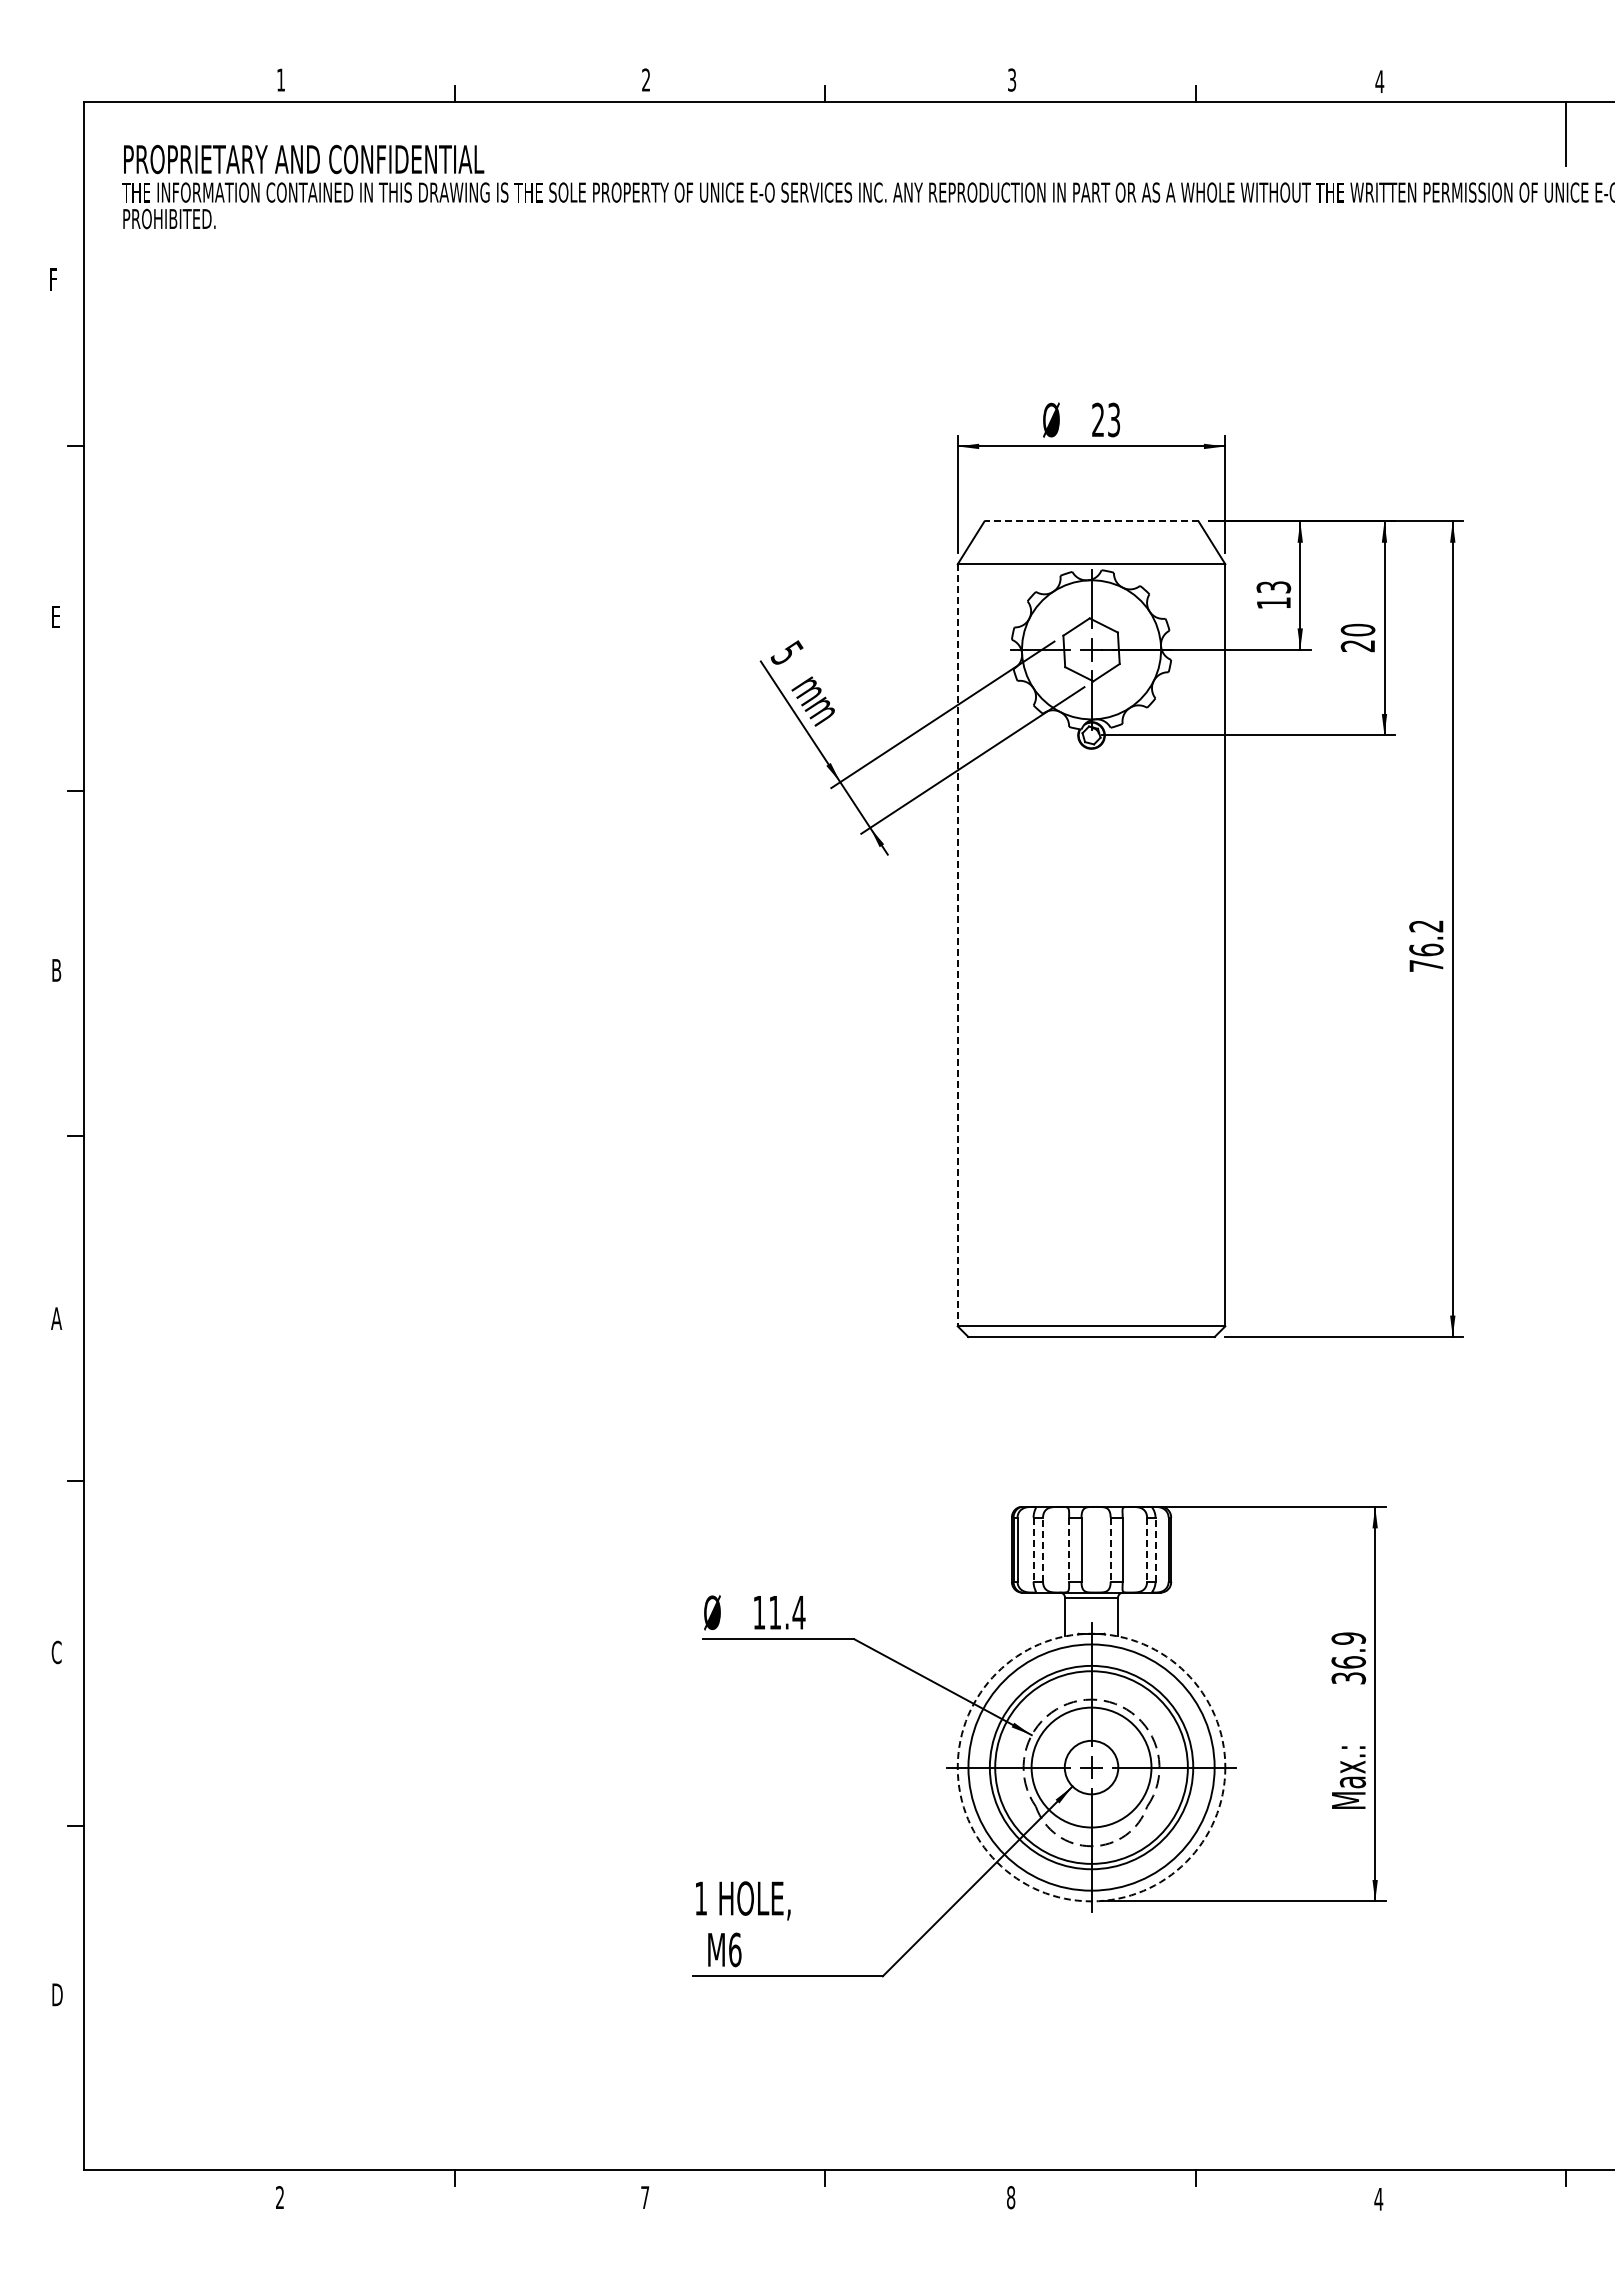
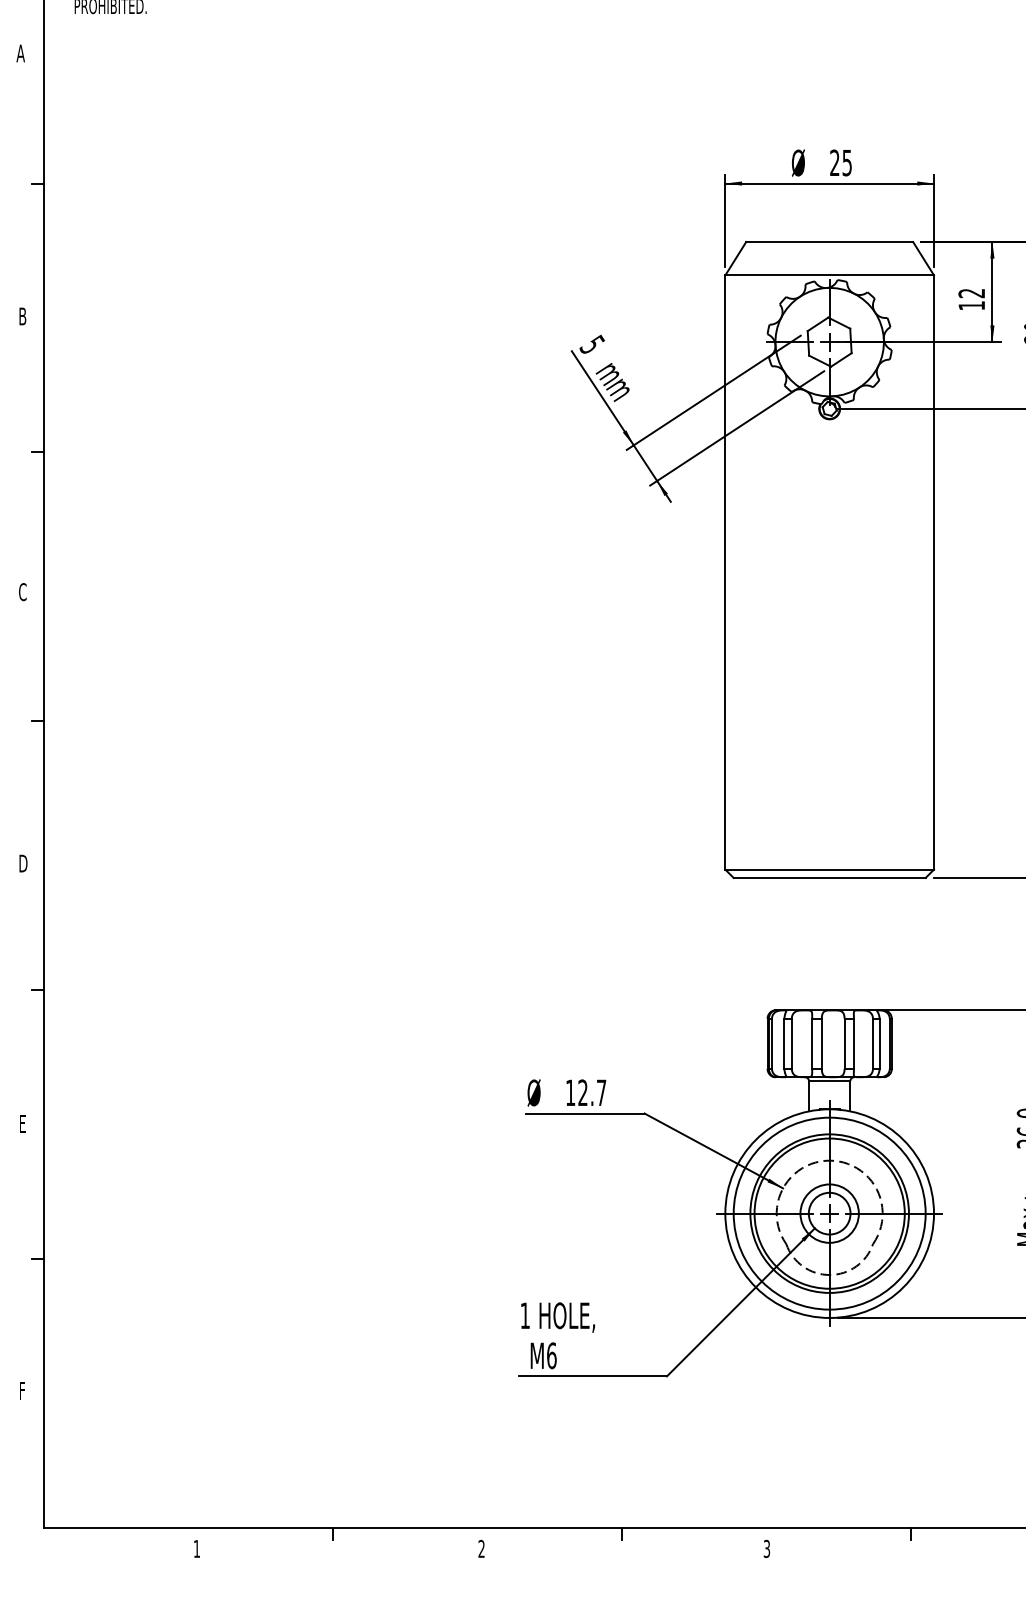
text: (53, 279) -> (20, 53), F -> A
text: (1114, 419) -> (847, 162), 23 -> 25
line: (1091, 521) -> (829, 242), dashed -> solid
text: (1273, 587) -> (971, 293), 13 -> 12
text: (56, 616) -> (22, 316), E -> B
line: (957, 945) -> (725, 572), dashed -> solid
text: (56, 970) -> (22, 592), B -> C
text: (56, 1318) -> (22, 863), A -> D
line: (1043, 1549) -> (792, 1043), dashed -> solid
line: (1155, 1549) -> (879, 1043), dashed -> solid
line: (1033, 1550) -> (784, 1044), dashed -> solid
line: (1069, 1550) -> (812, 1044), dashed -> solid
line: (1110, 1550) -> (844, 1044), dashed -> solid
line: (1147, 1550) -> (873, 1044), dashed -> solid
text: (787, 1612) -> (592, 1092), 11.4 -> 12.7
text: (56, 1652) -> (22, 1123), C -> E
circle: (1091, 1767) -> (829, 1213), dashed -> solid
circle: (1091, 1767) -> (829, 1213), size x0.62
text: (57, 1994) -> (23, 1390), D -> F
text: (279, 2197) -> (196, 1548), 2 -> 1
text: (645, 2197) -> (481, 1548), 7 -> 2
text: (1011, 2197) -> (767, 1548), 8 -> 3

